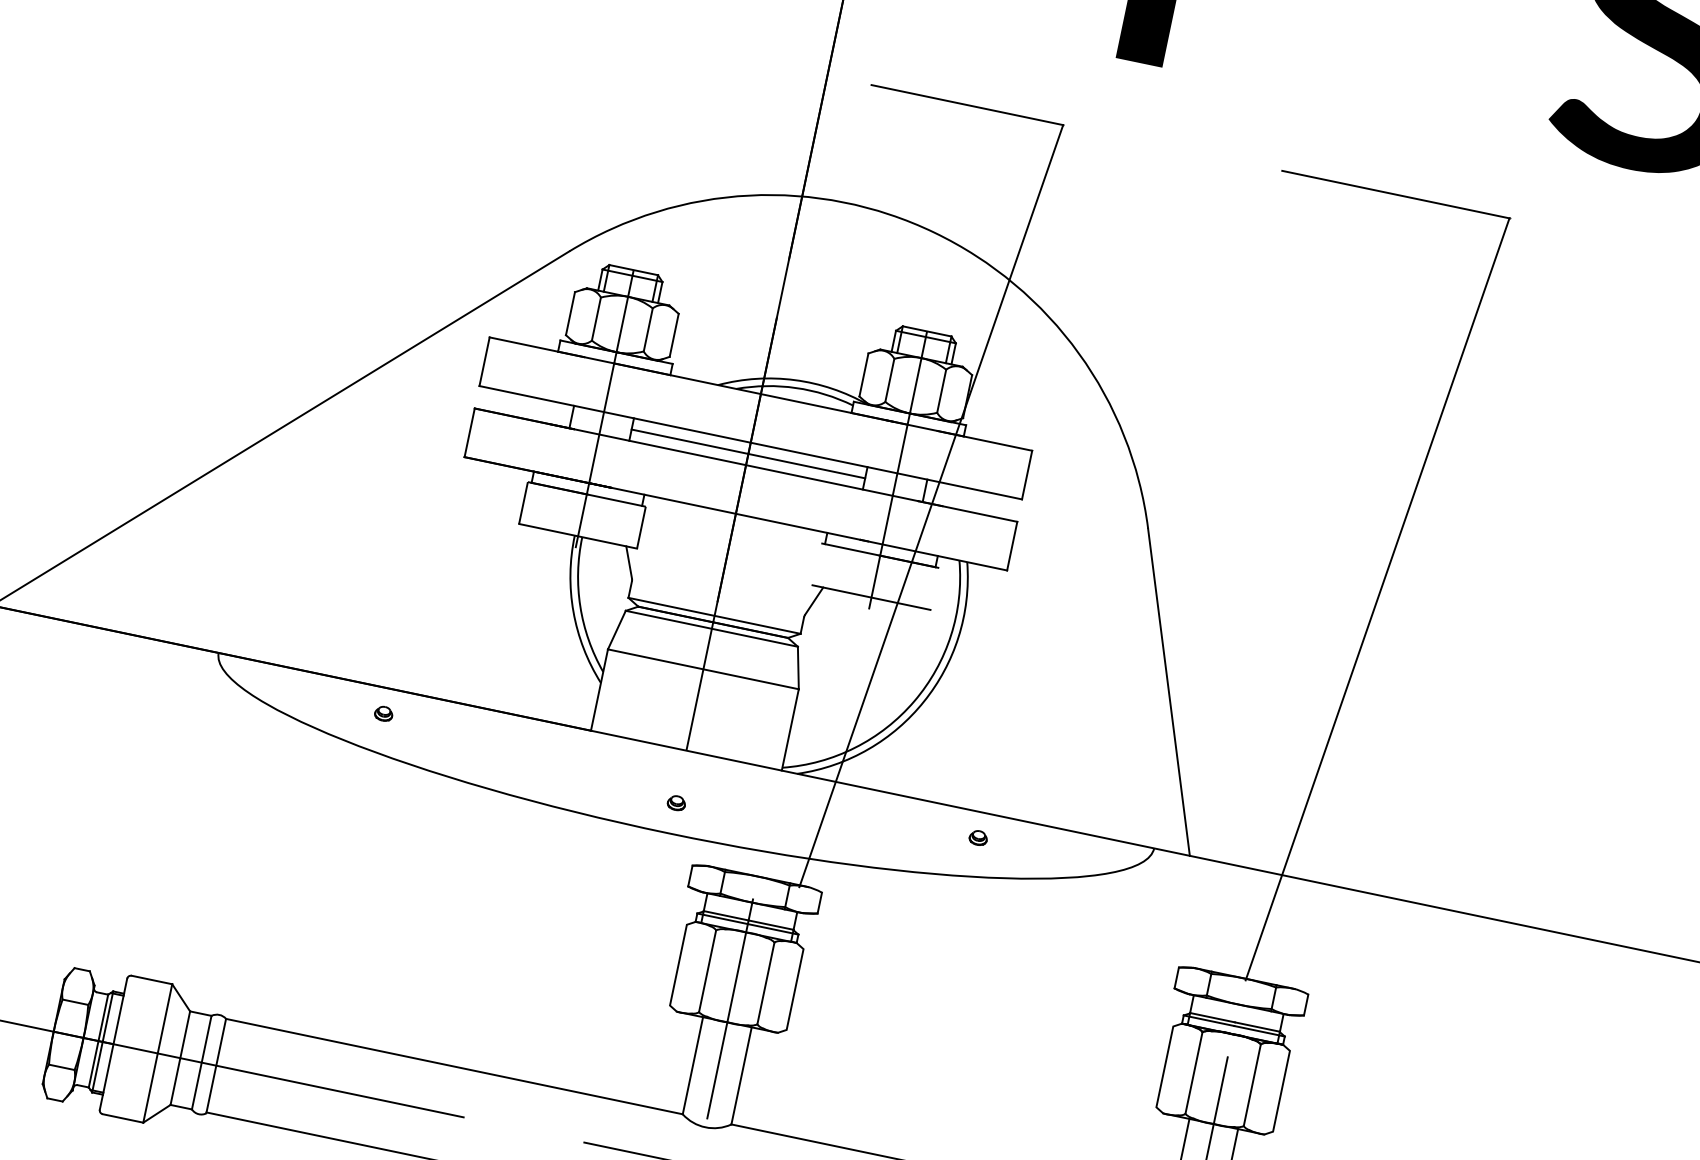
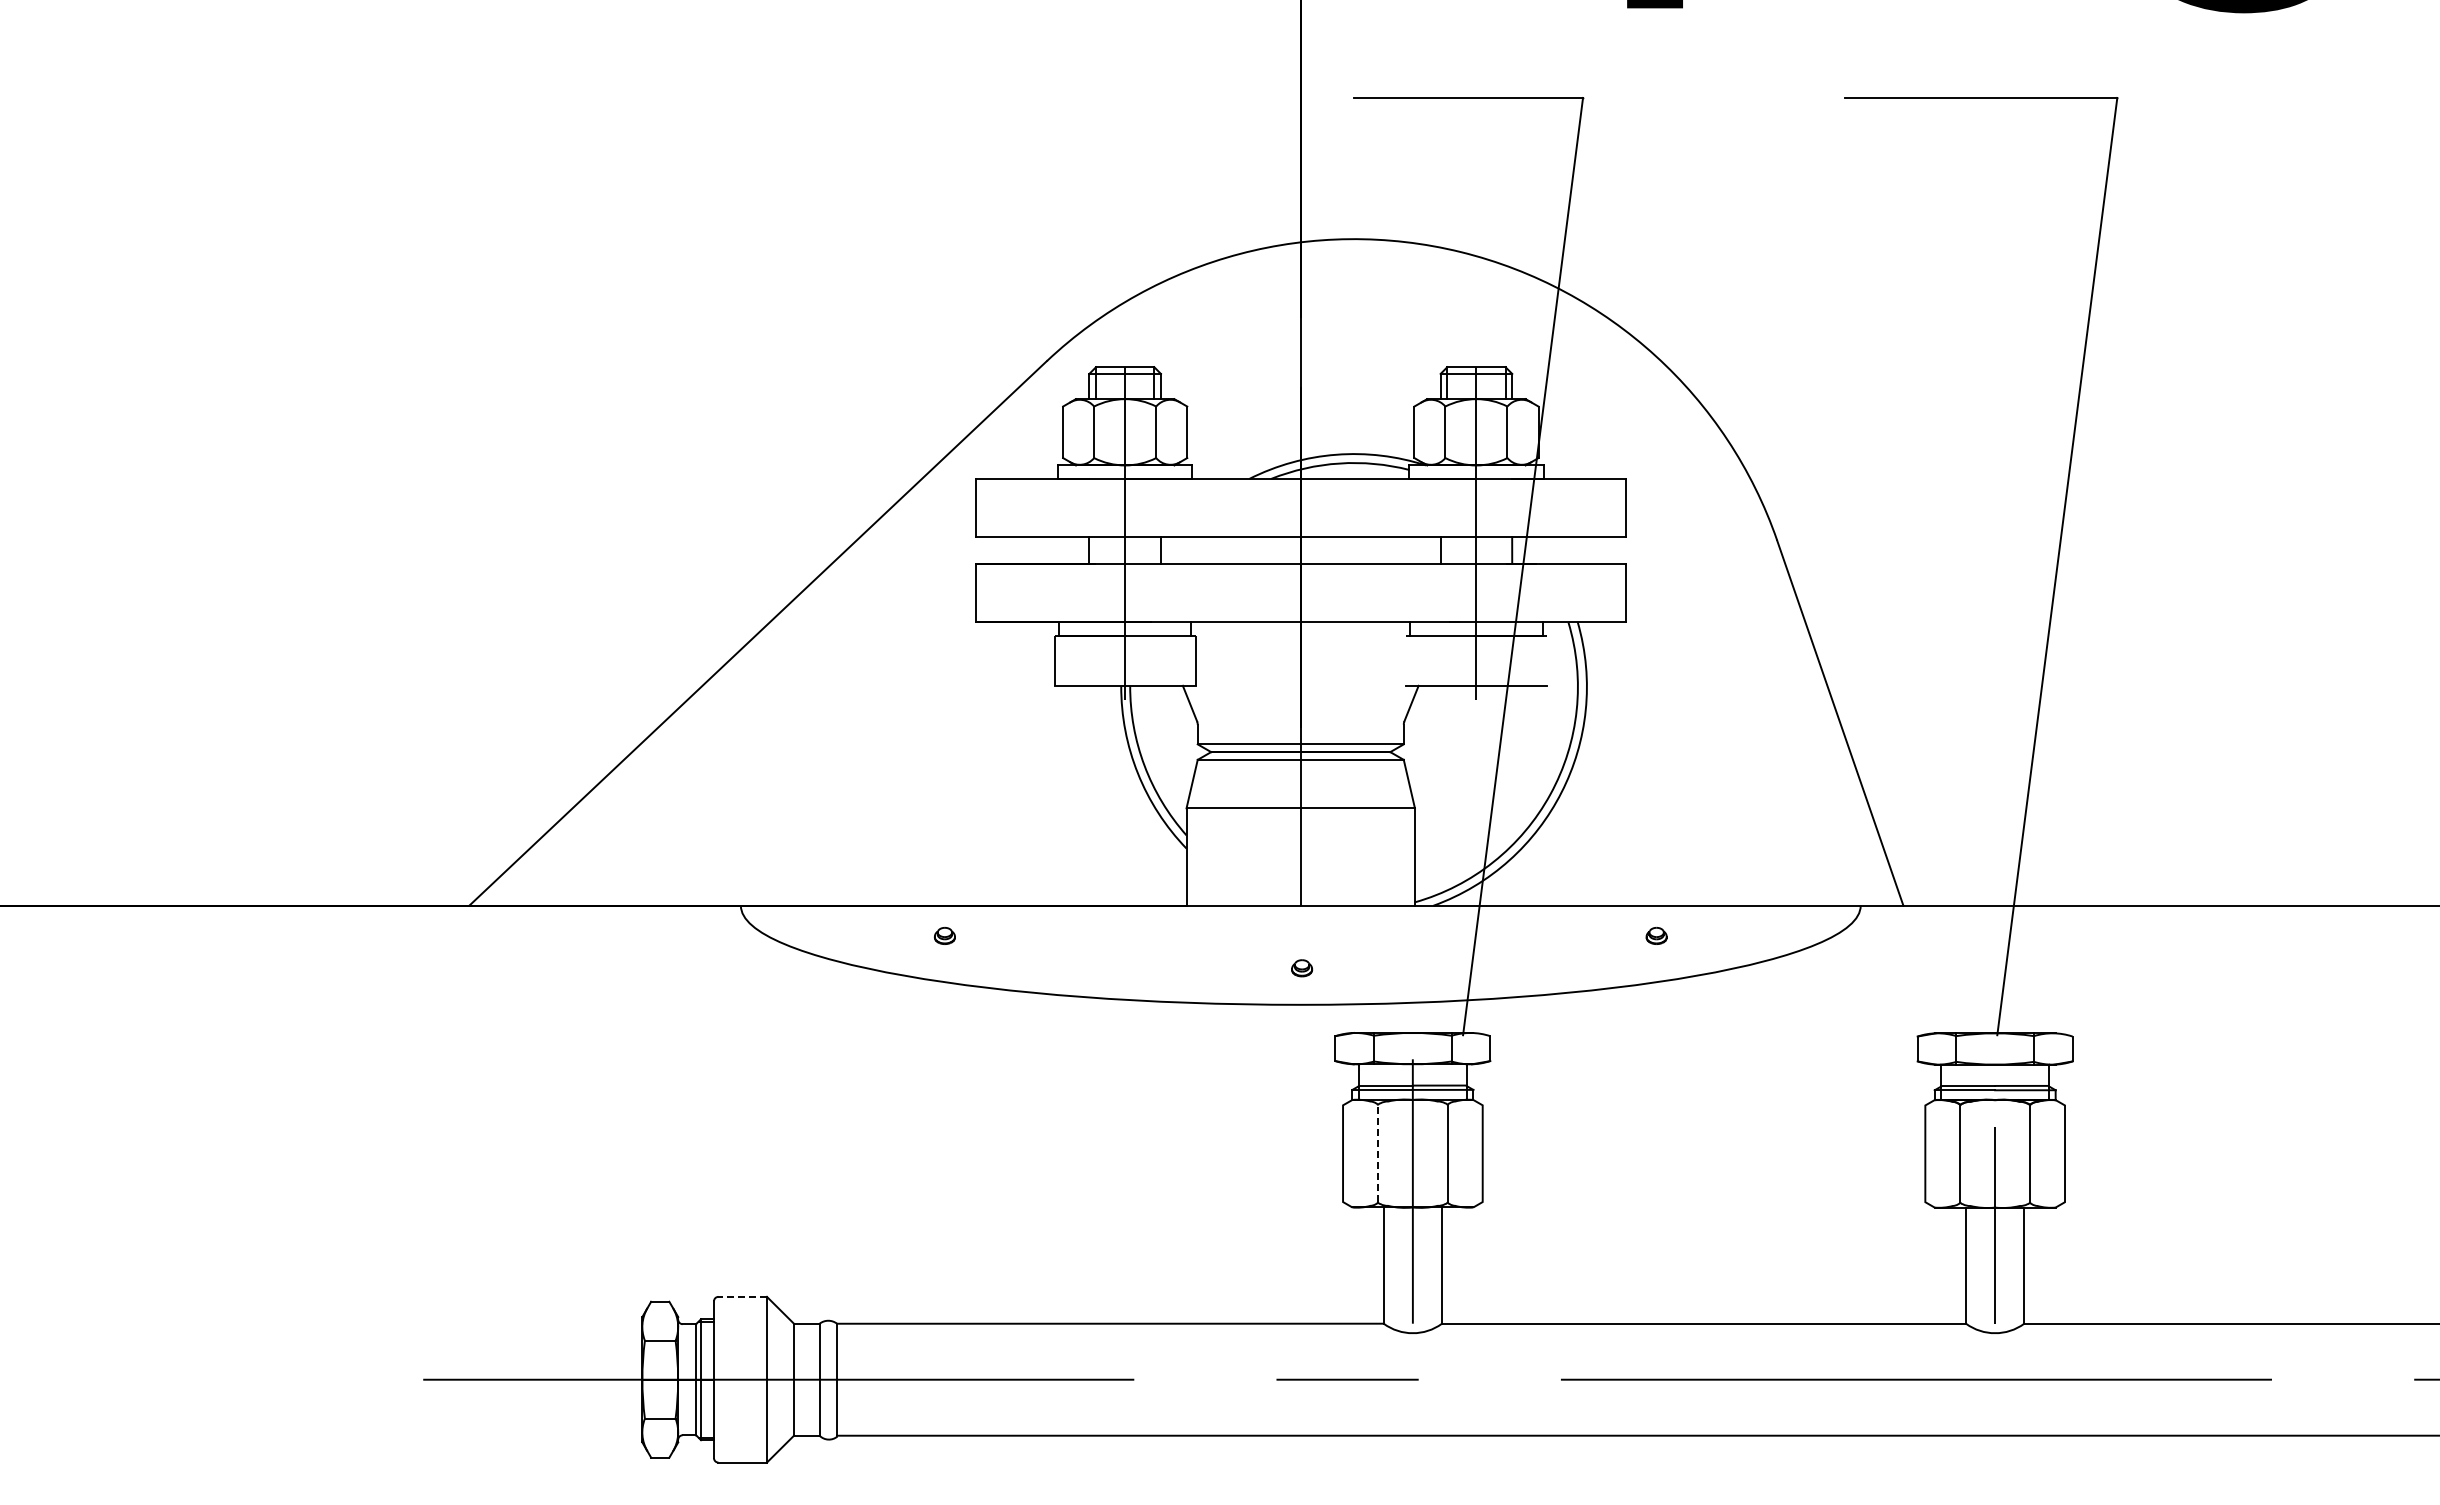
line: (748, 453) -> (1300, 550), removed
line: (707, 971) -> (1377, 1153), solid -> dashed
line: (151, 979) -> (742, 1296), solid -> dashed

